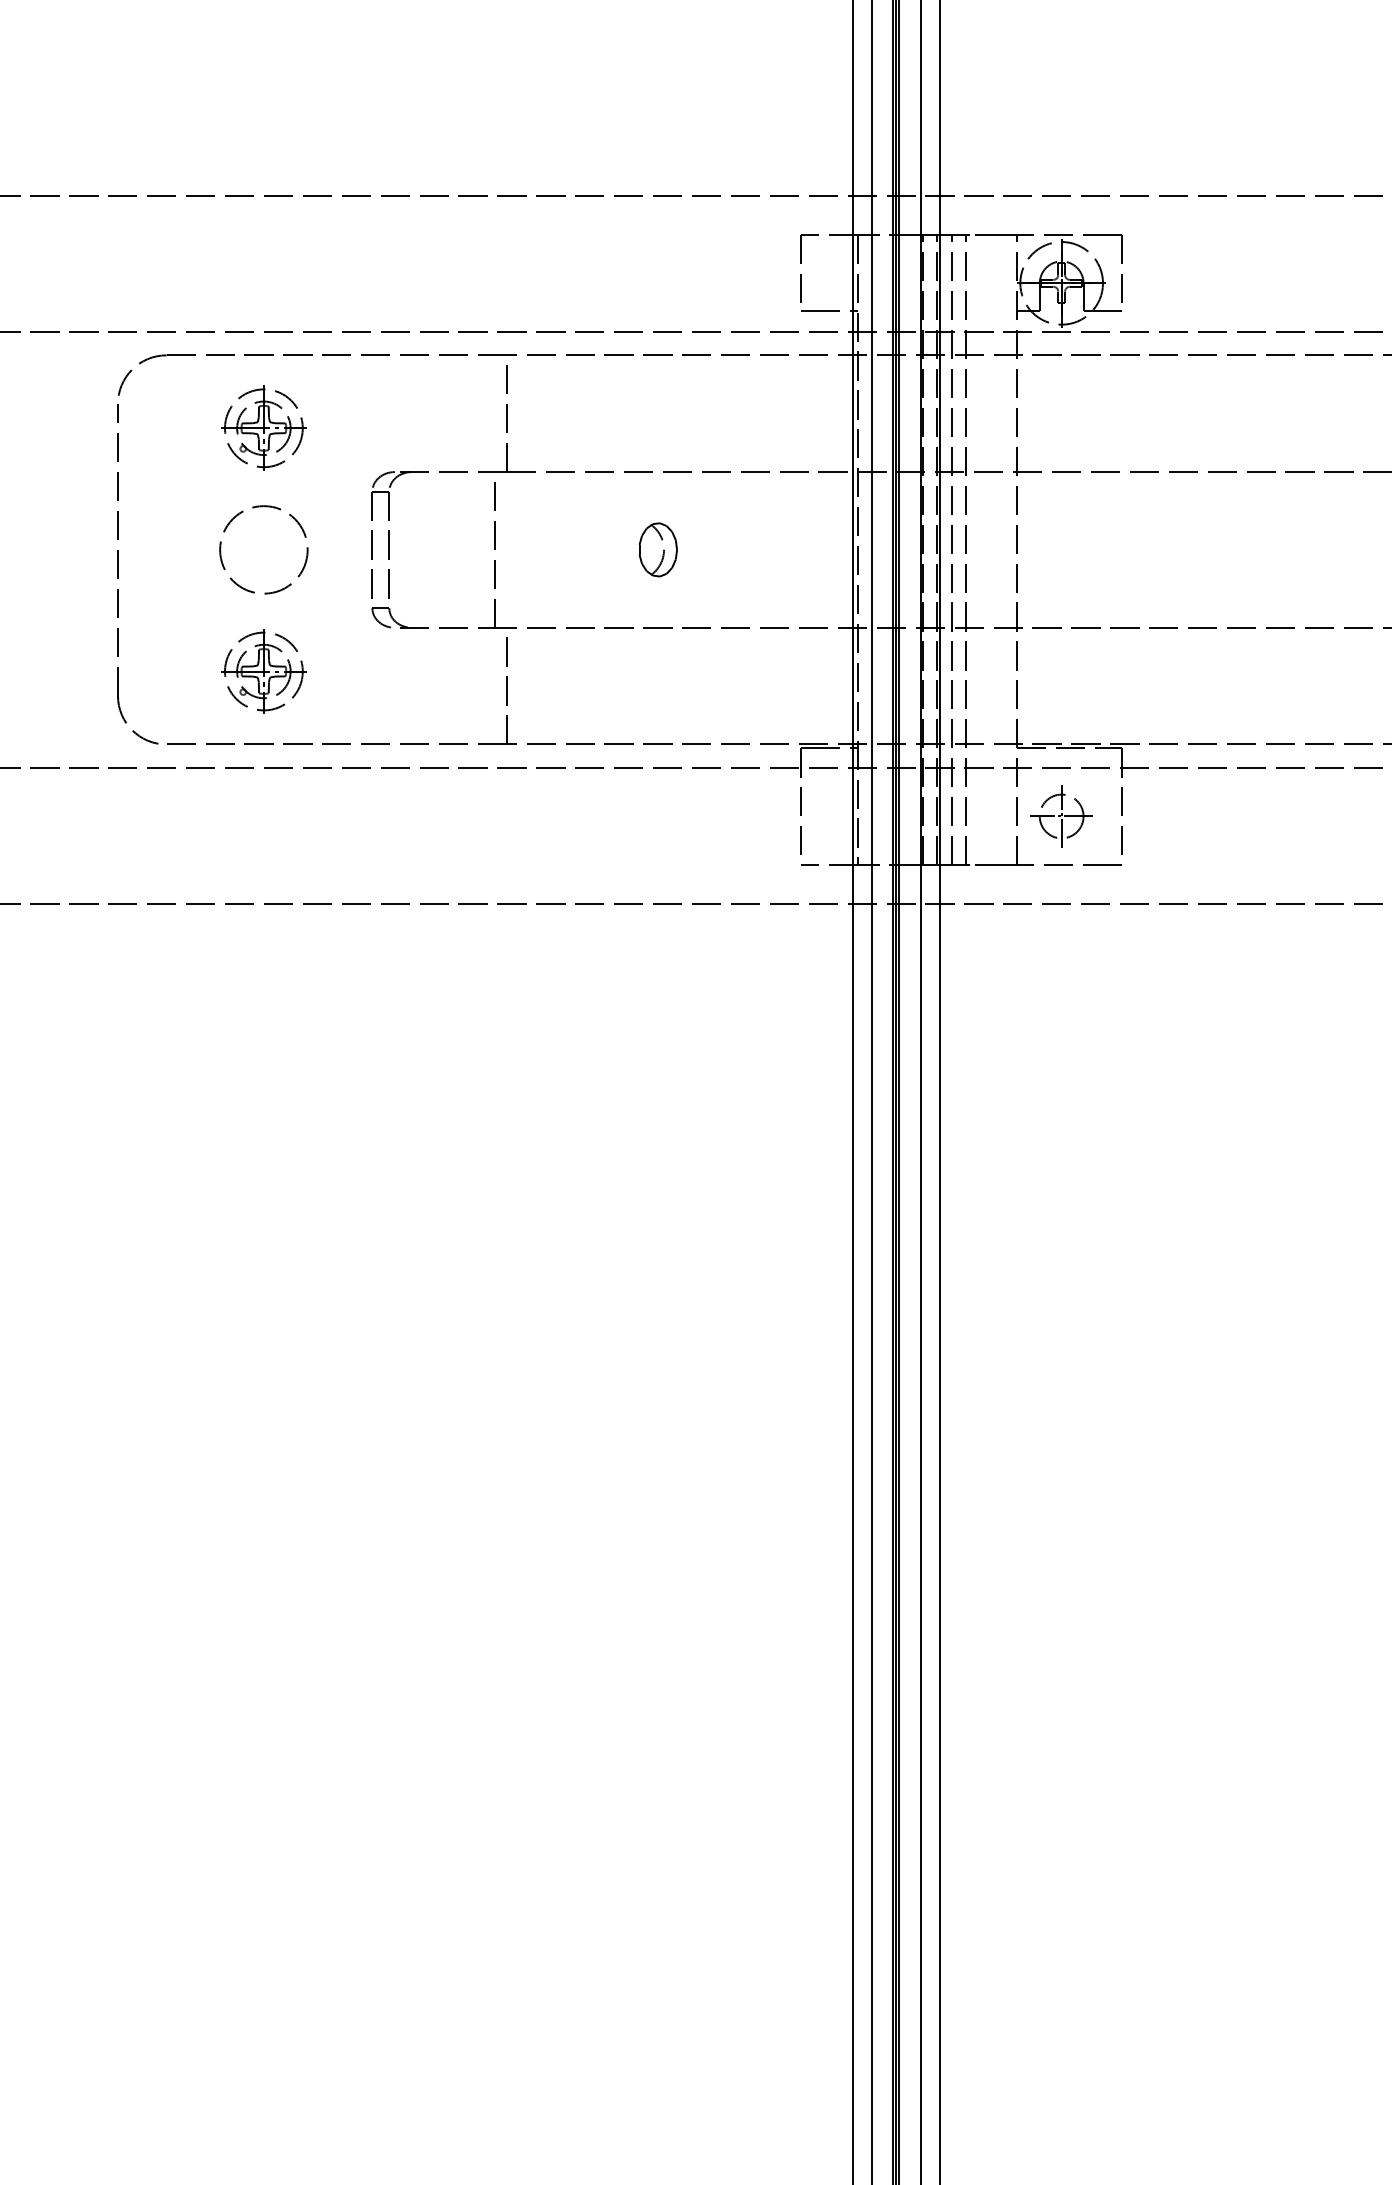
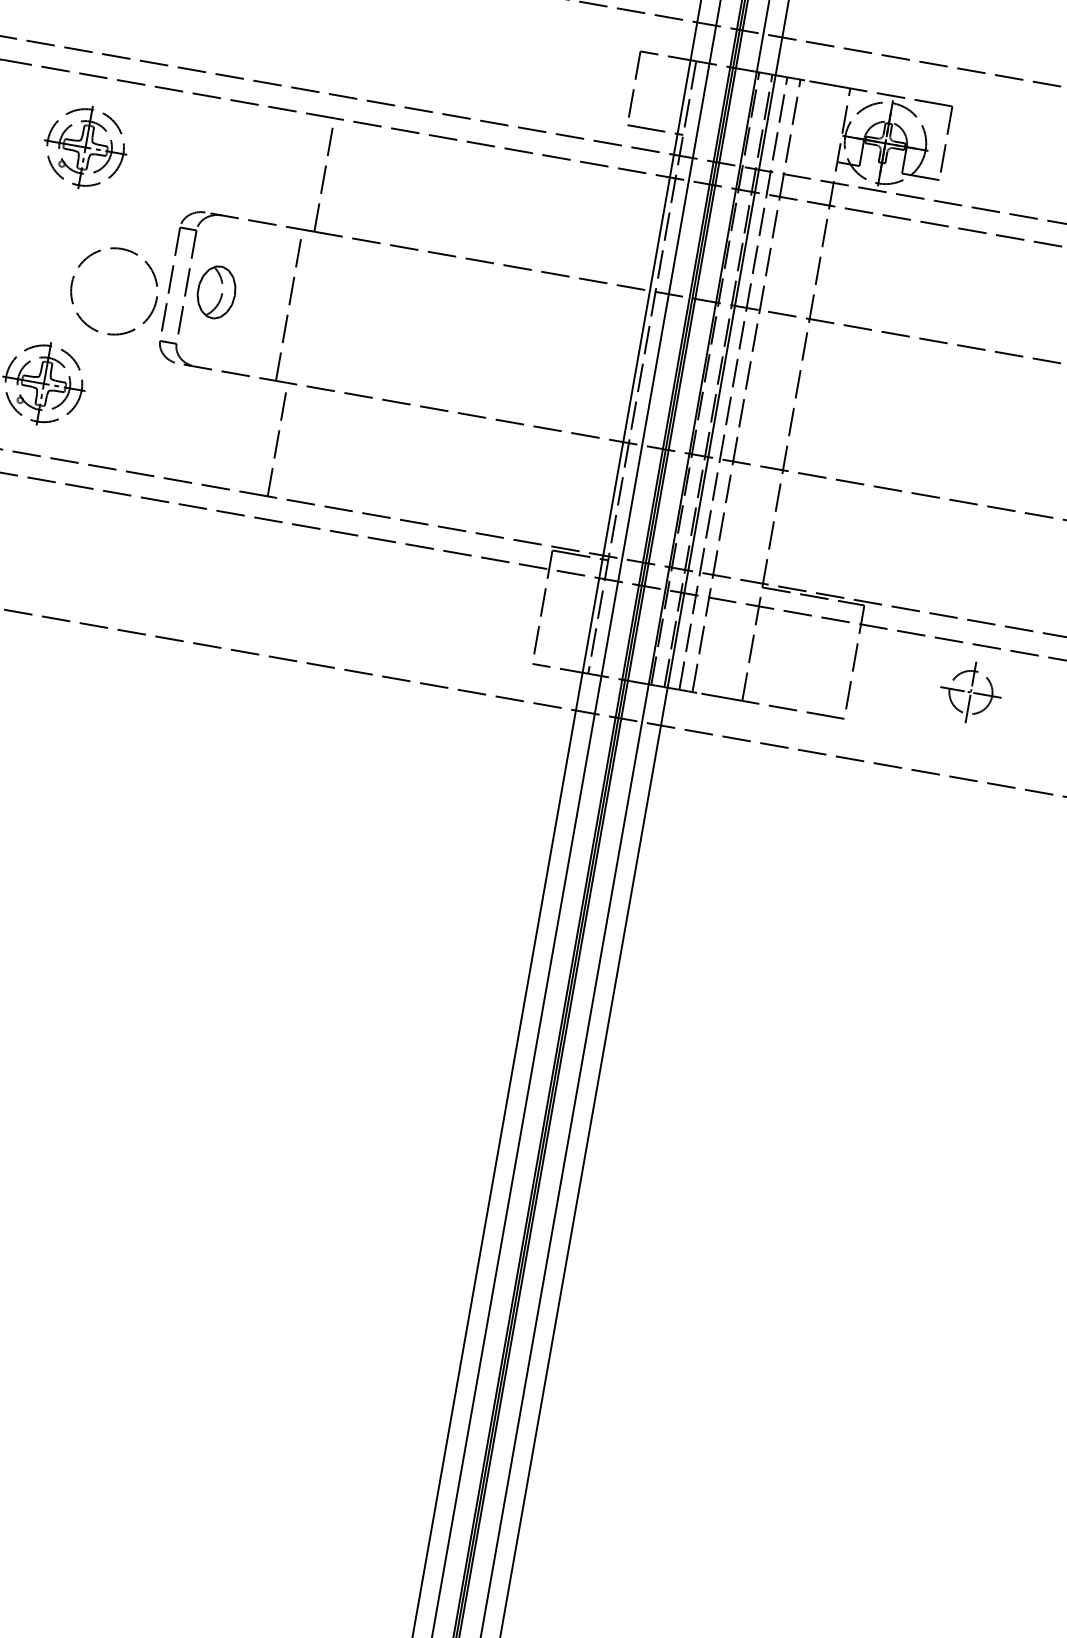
circle: (263, 549) -> (113, 290), moved
part: (657, 549) -> (215, 291), moved
part: (1061, 816) -> (970, 692), moved

